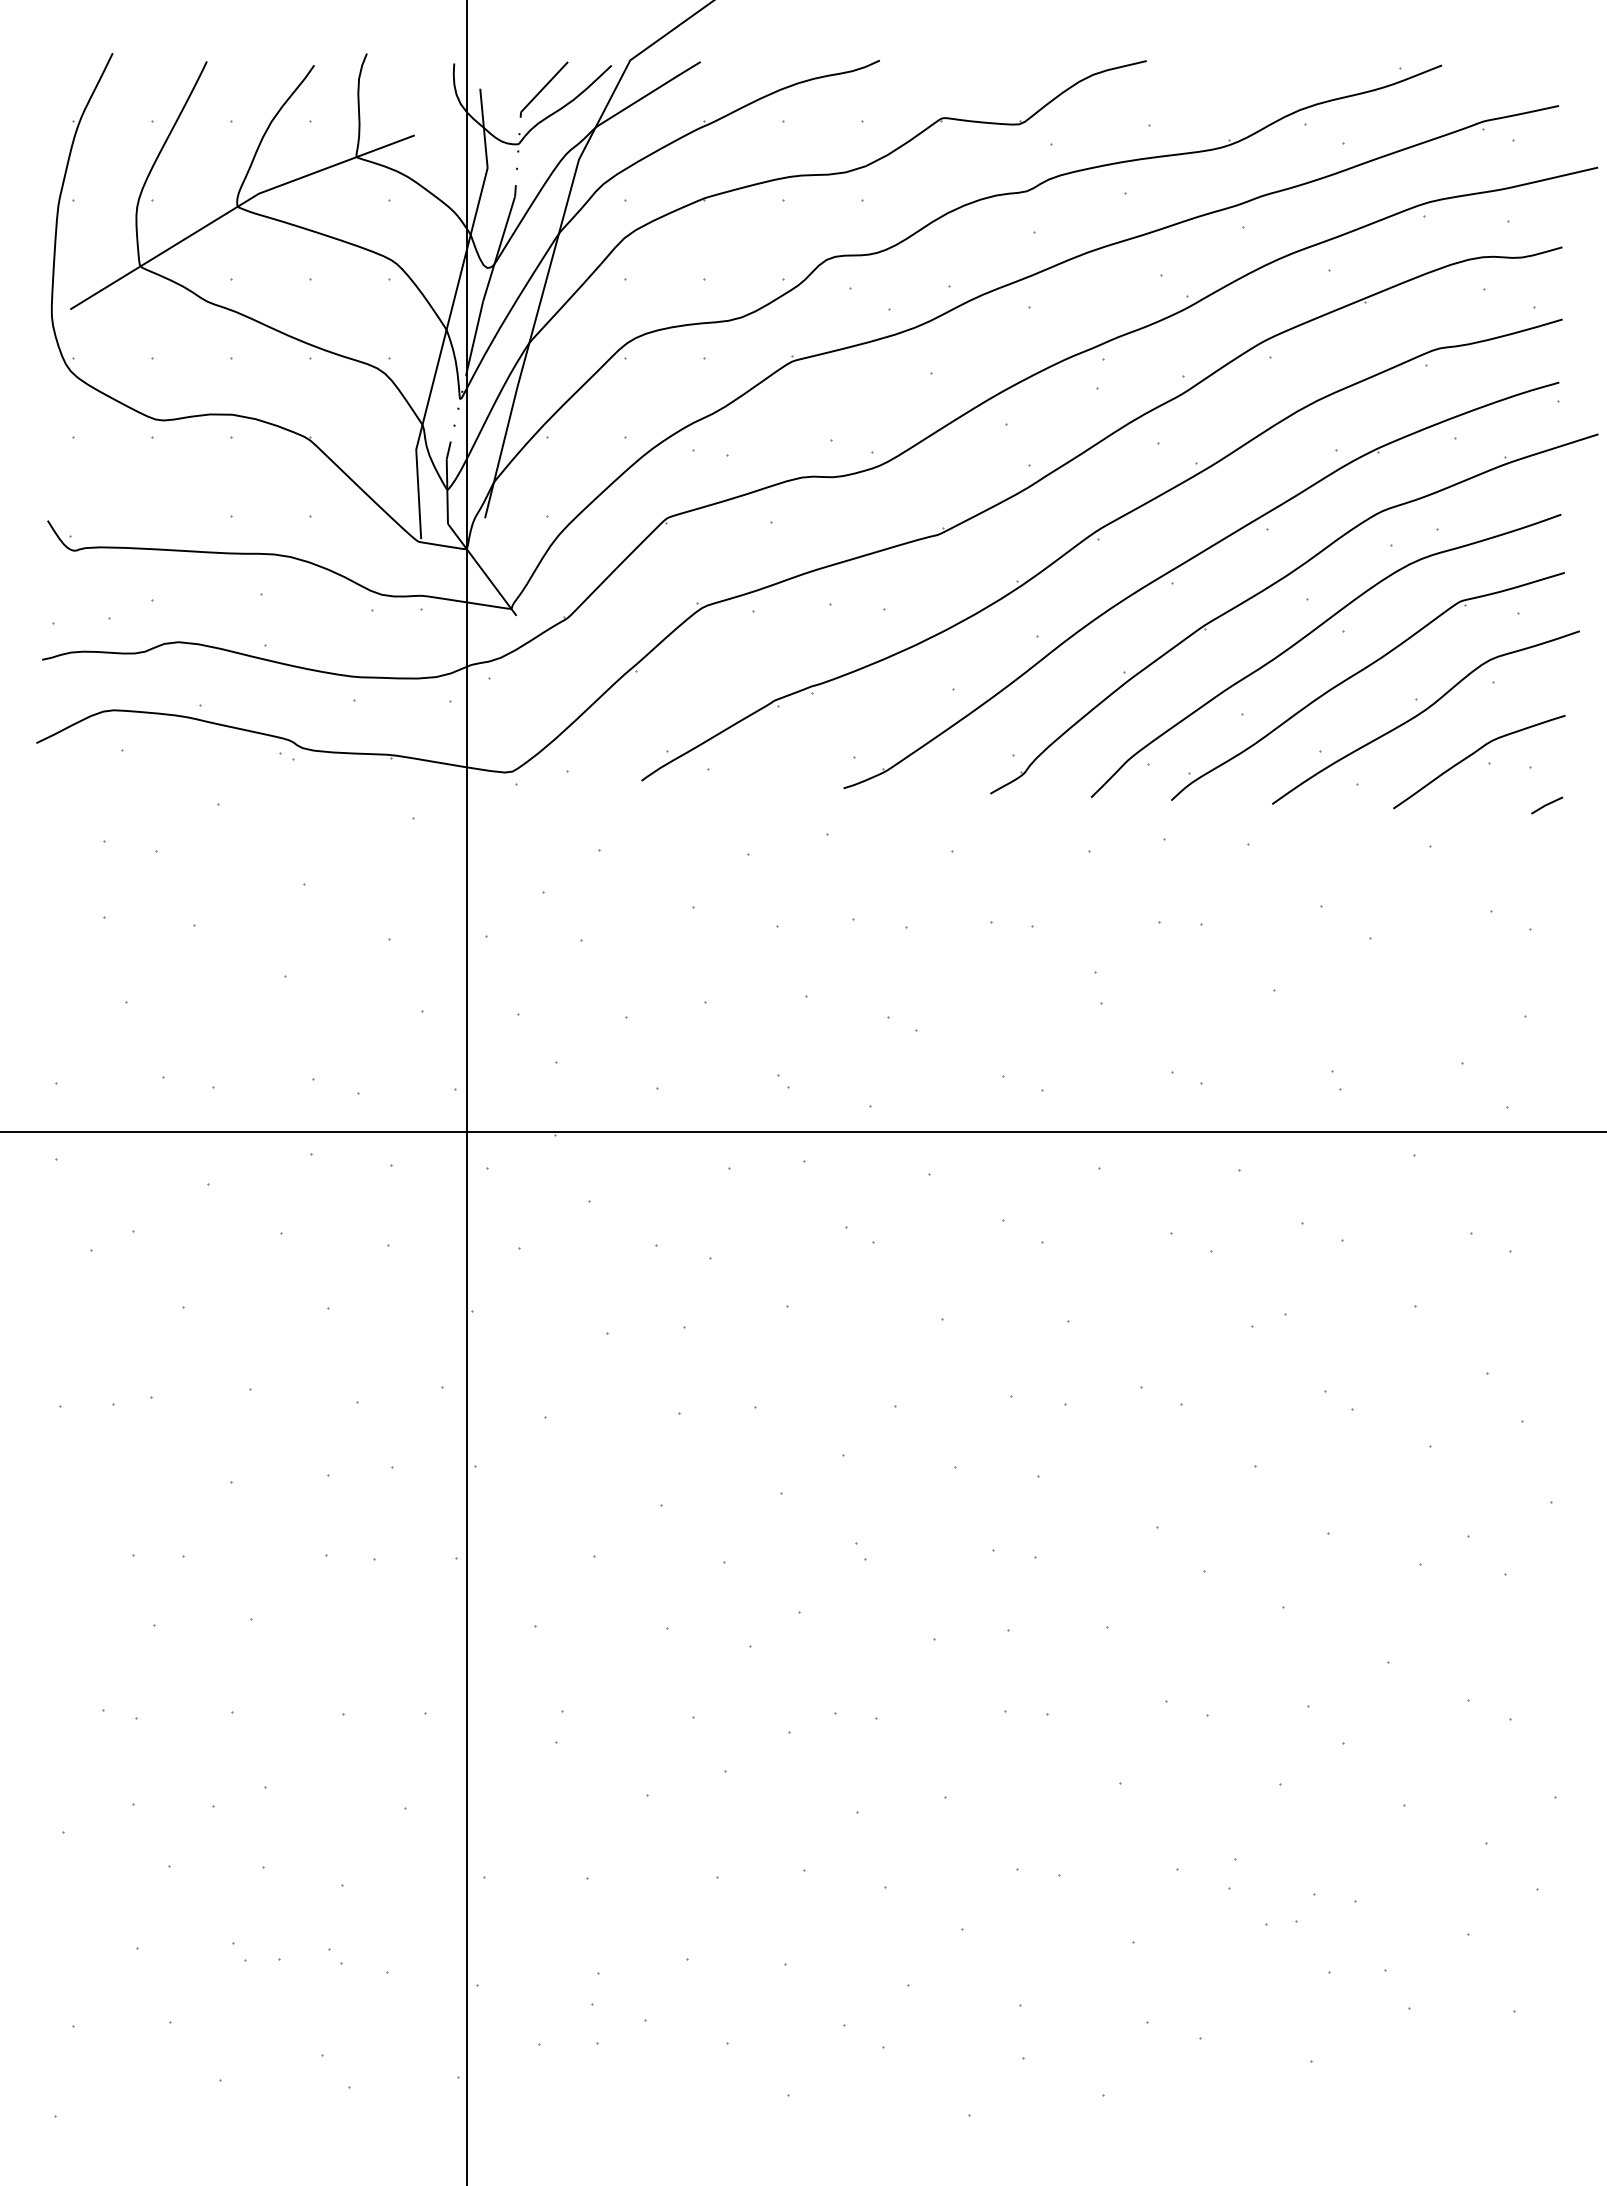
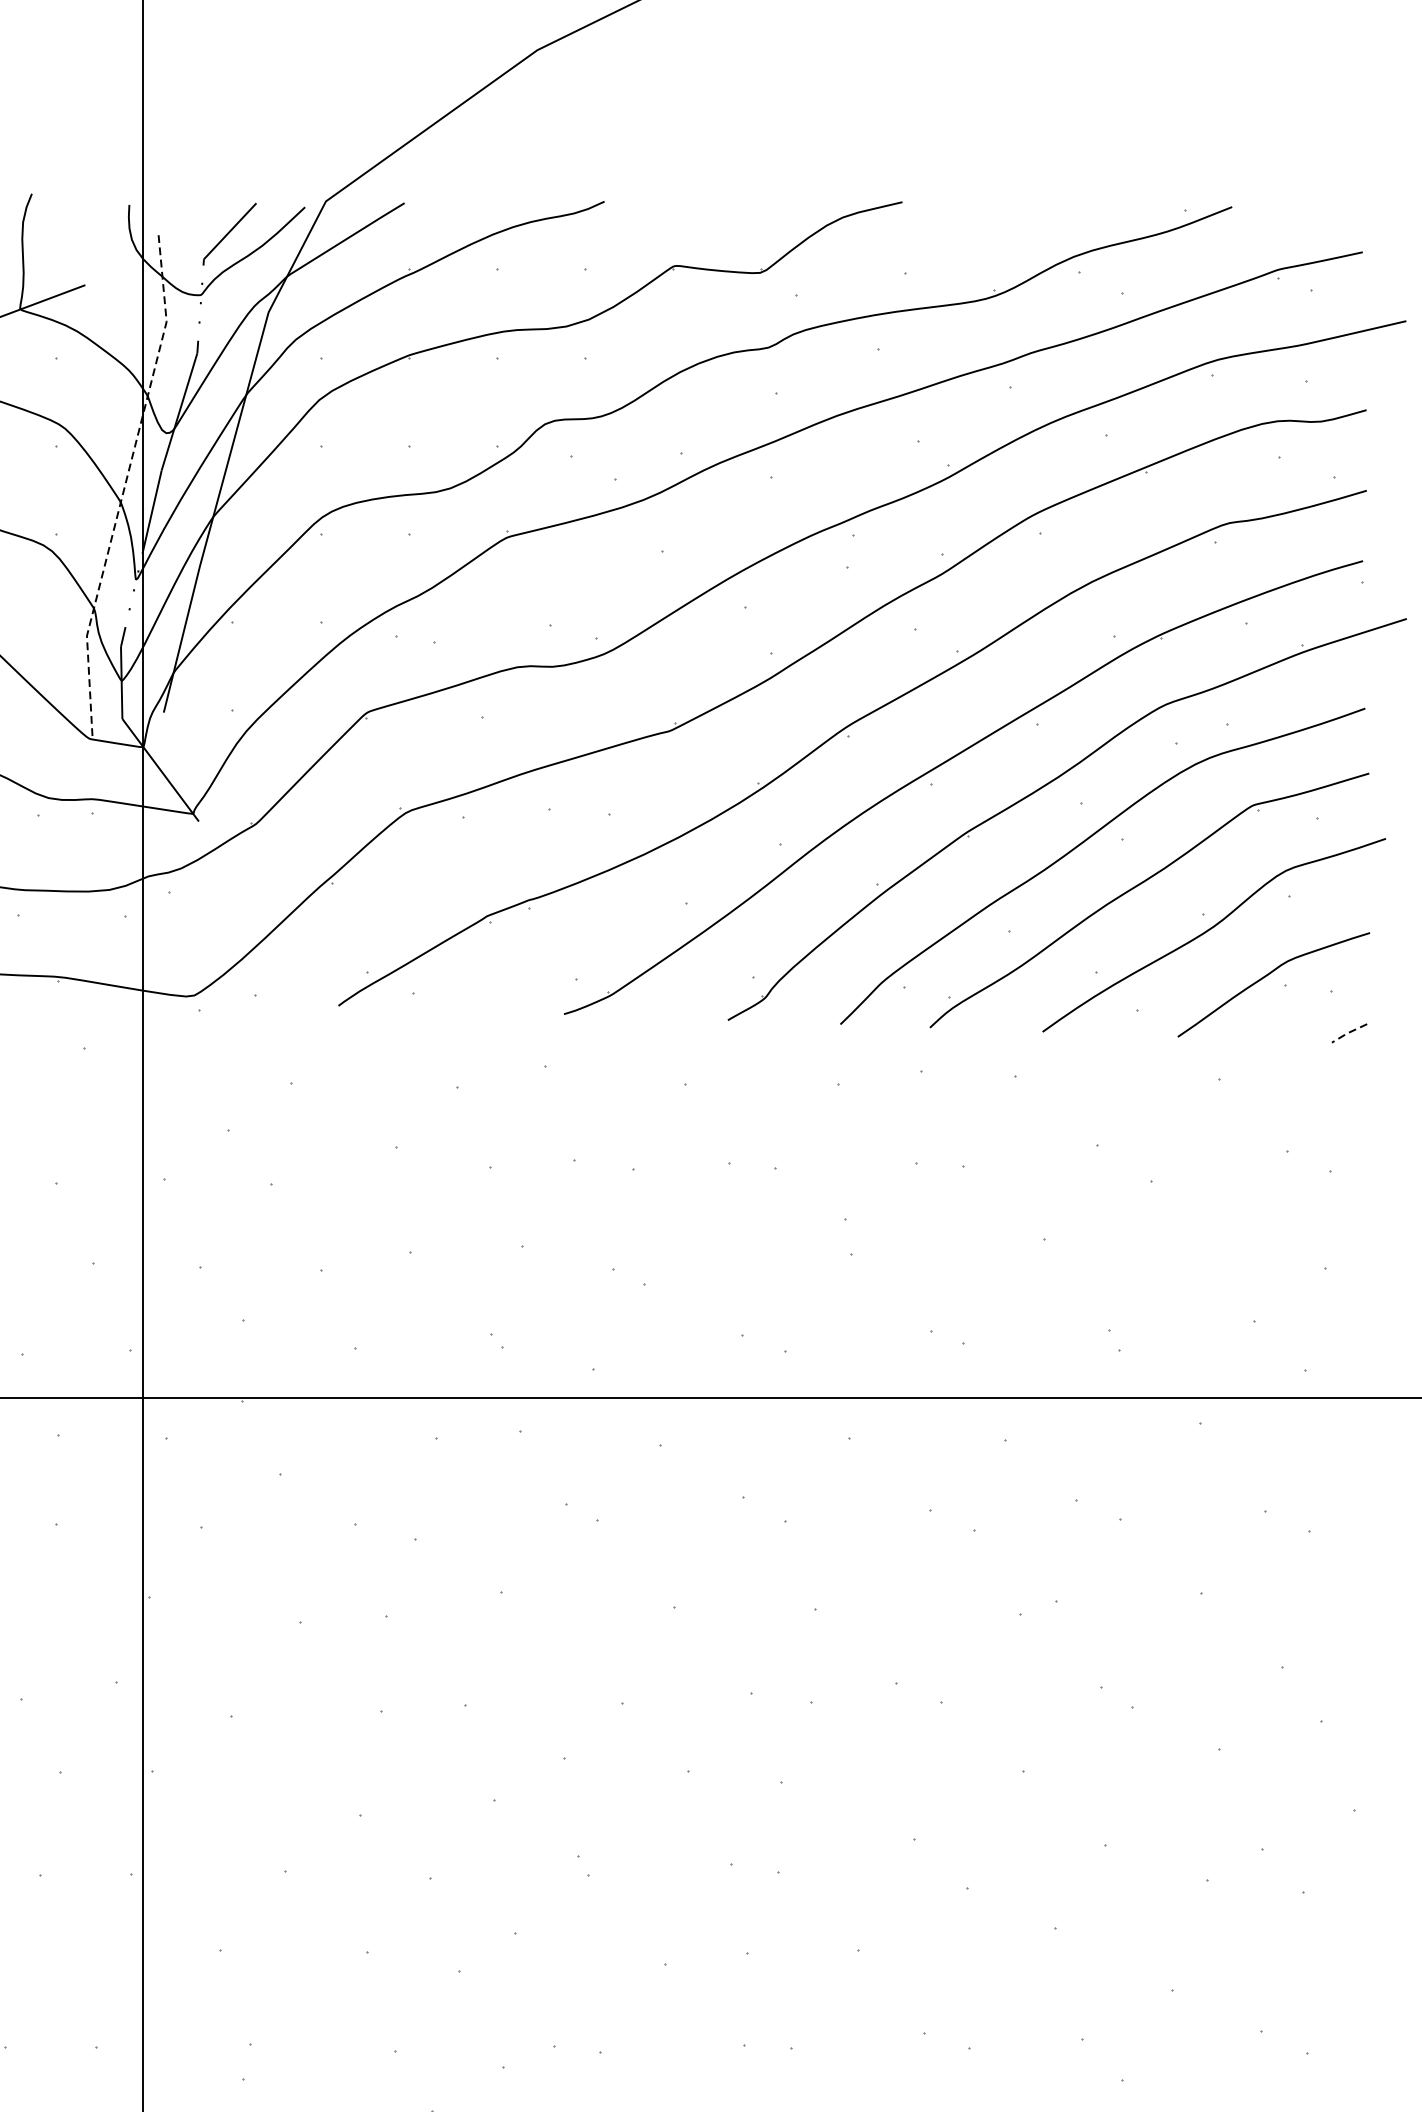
line: (450, 313) -> (125, 484), solid -> dashed
line: (1545, 805) -> (1347, 1033), solid -> dashed

